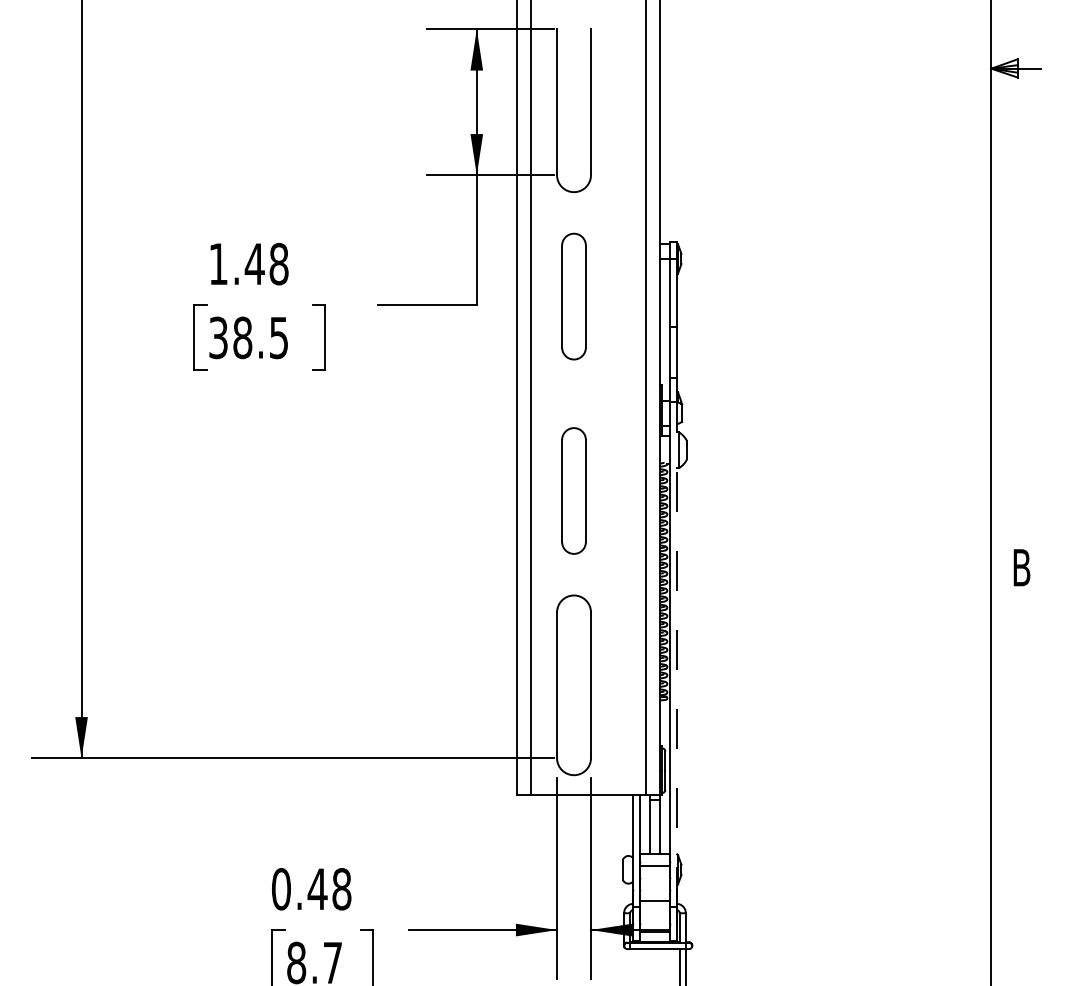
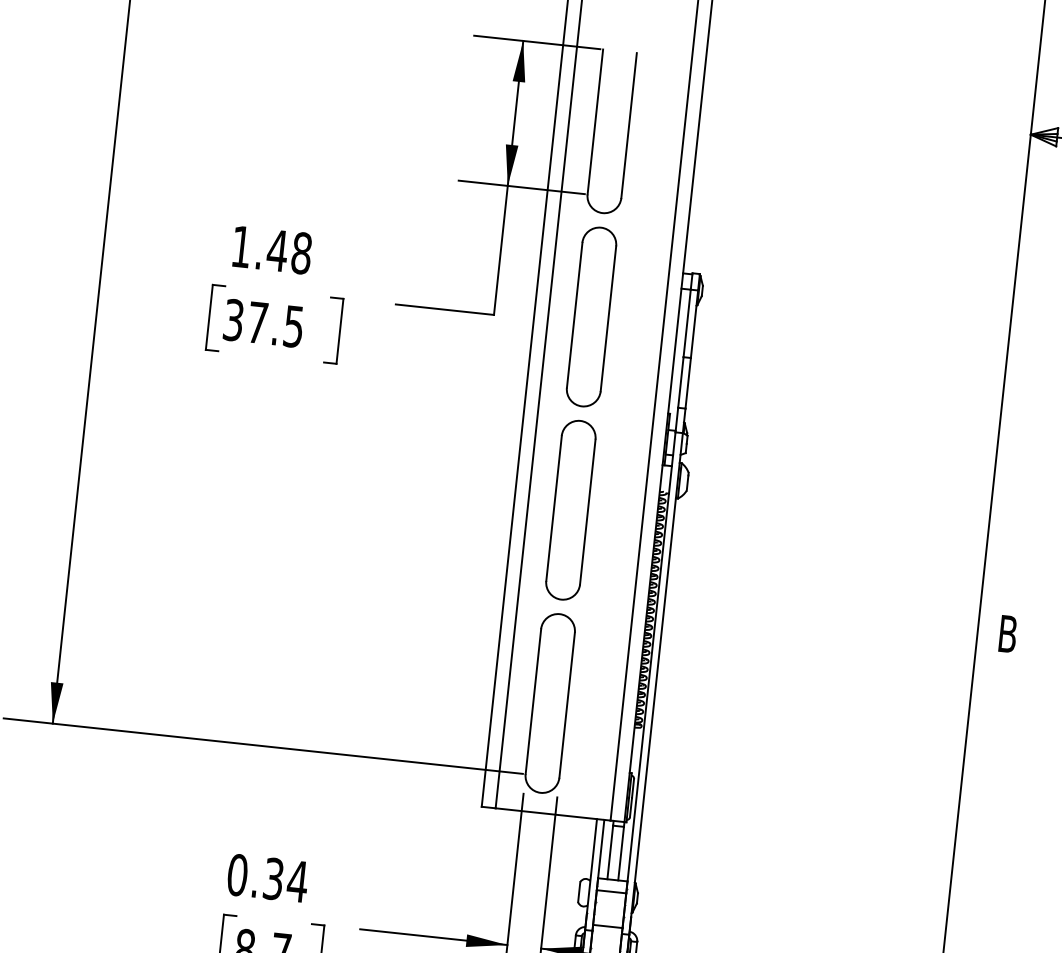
part: (573, 296) -> (591, 316), size x1.43
text: (242, 337) -> (257, 322), 38.5 -> 37.5
part: (573, 490) -> (570, 509), size x1.43
line: (677, 654) -> (656, 683), dashed -> solid
text: (329, 889) -> (285, 880), 0.48 -> 0.34

